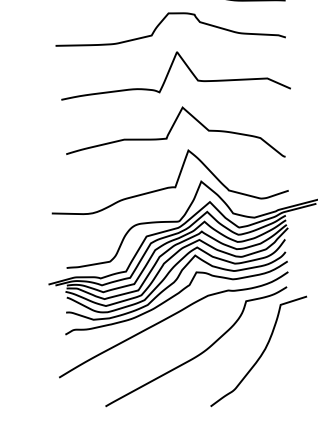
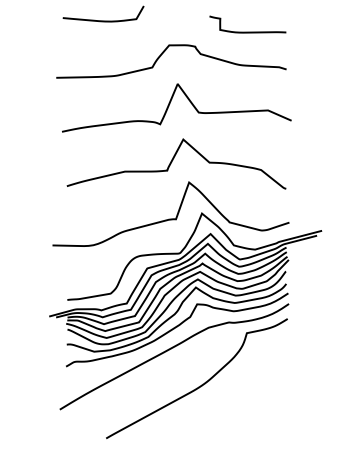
curve: (261, 352) -> (262, 384), removed

